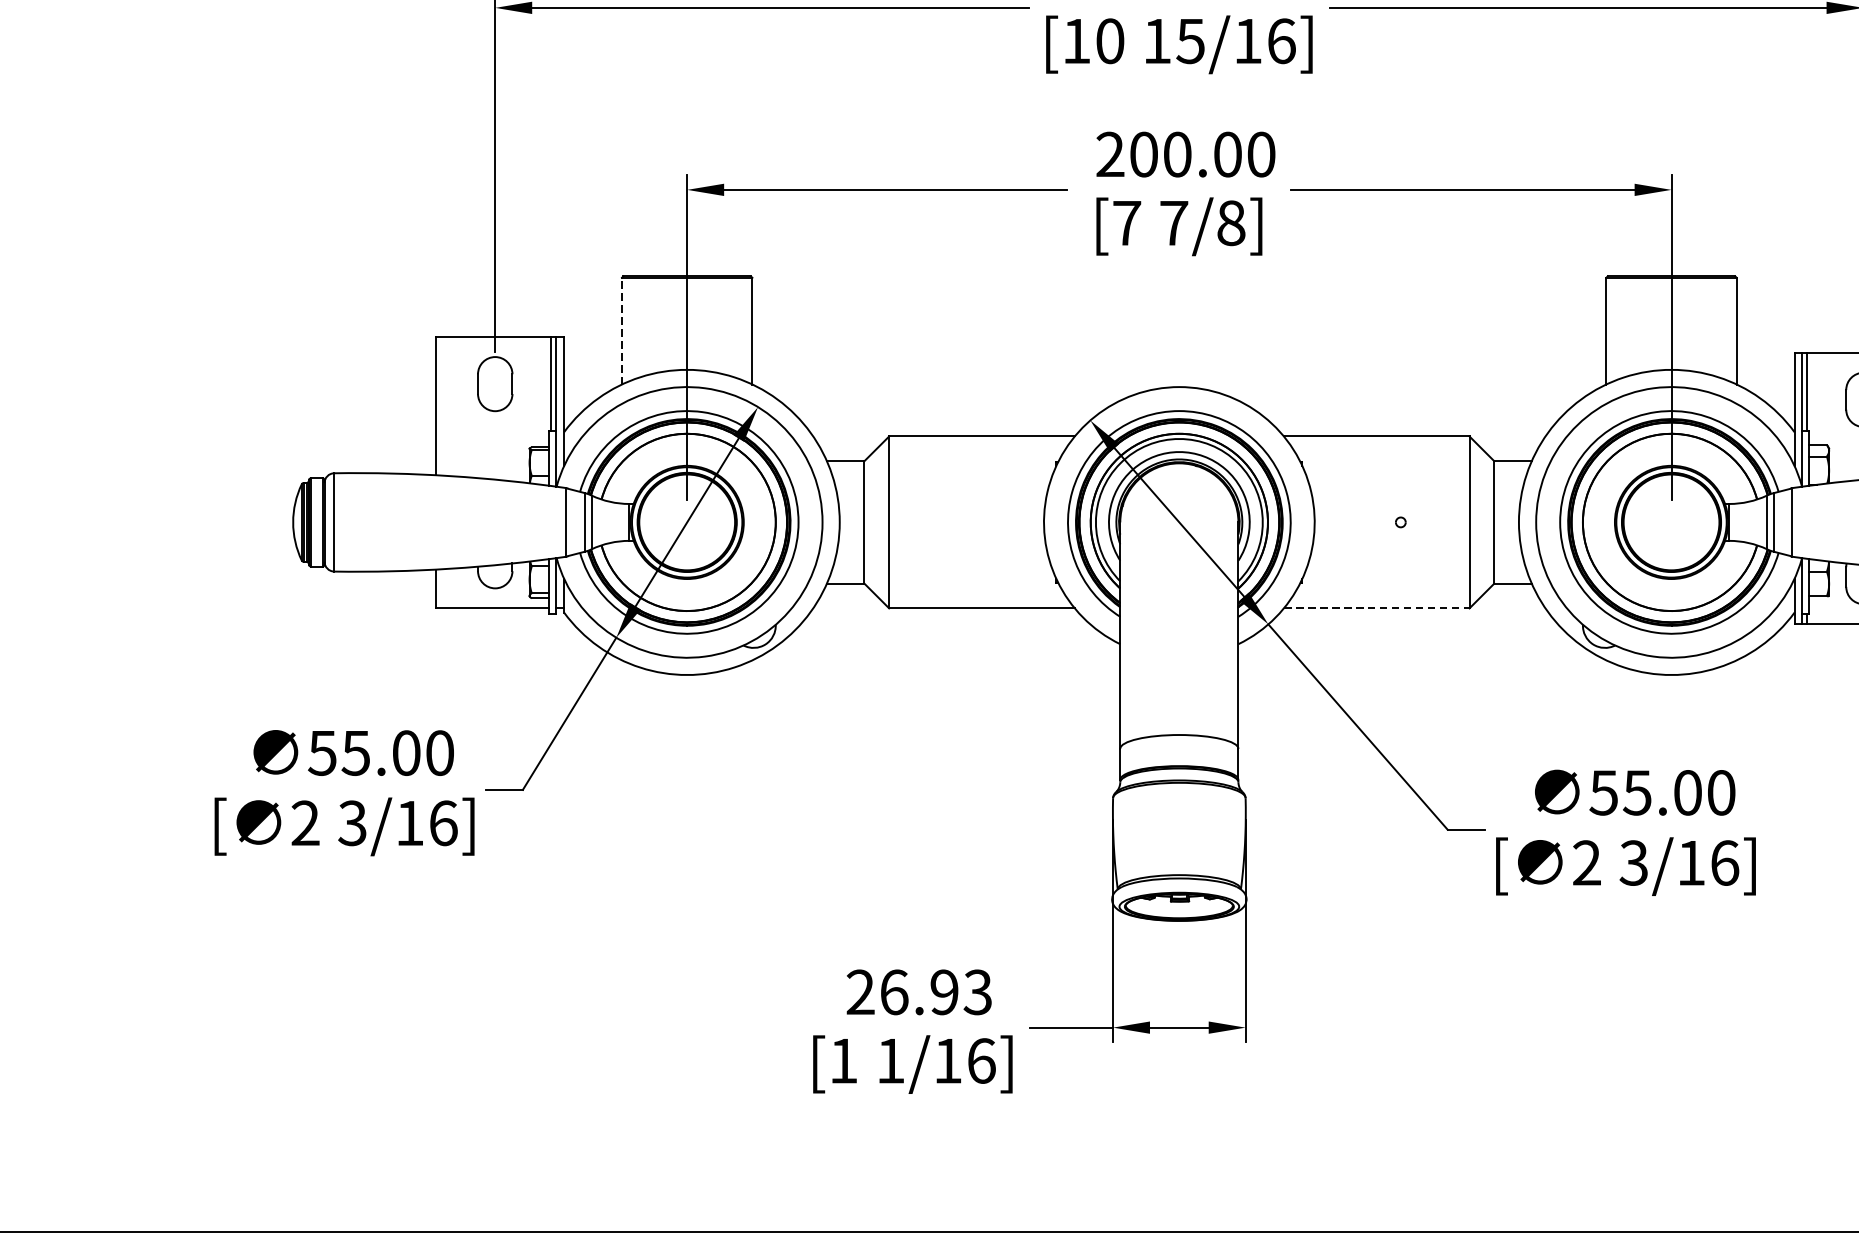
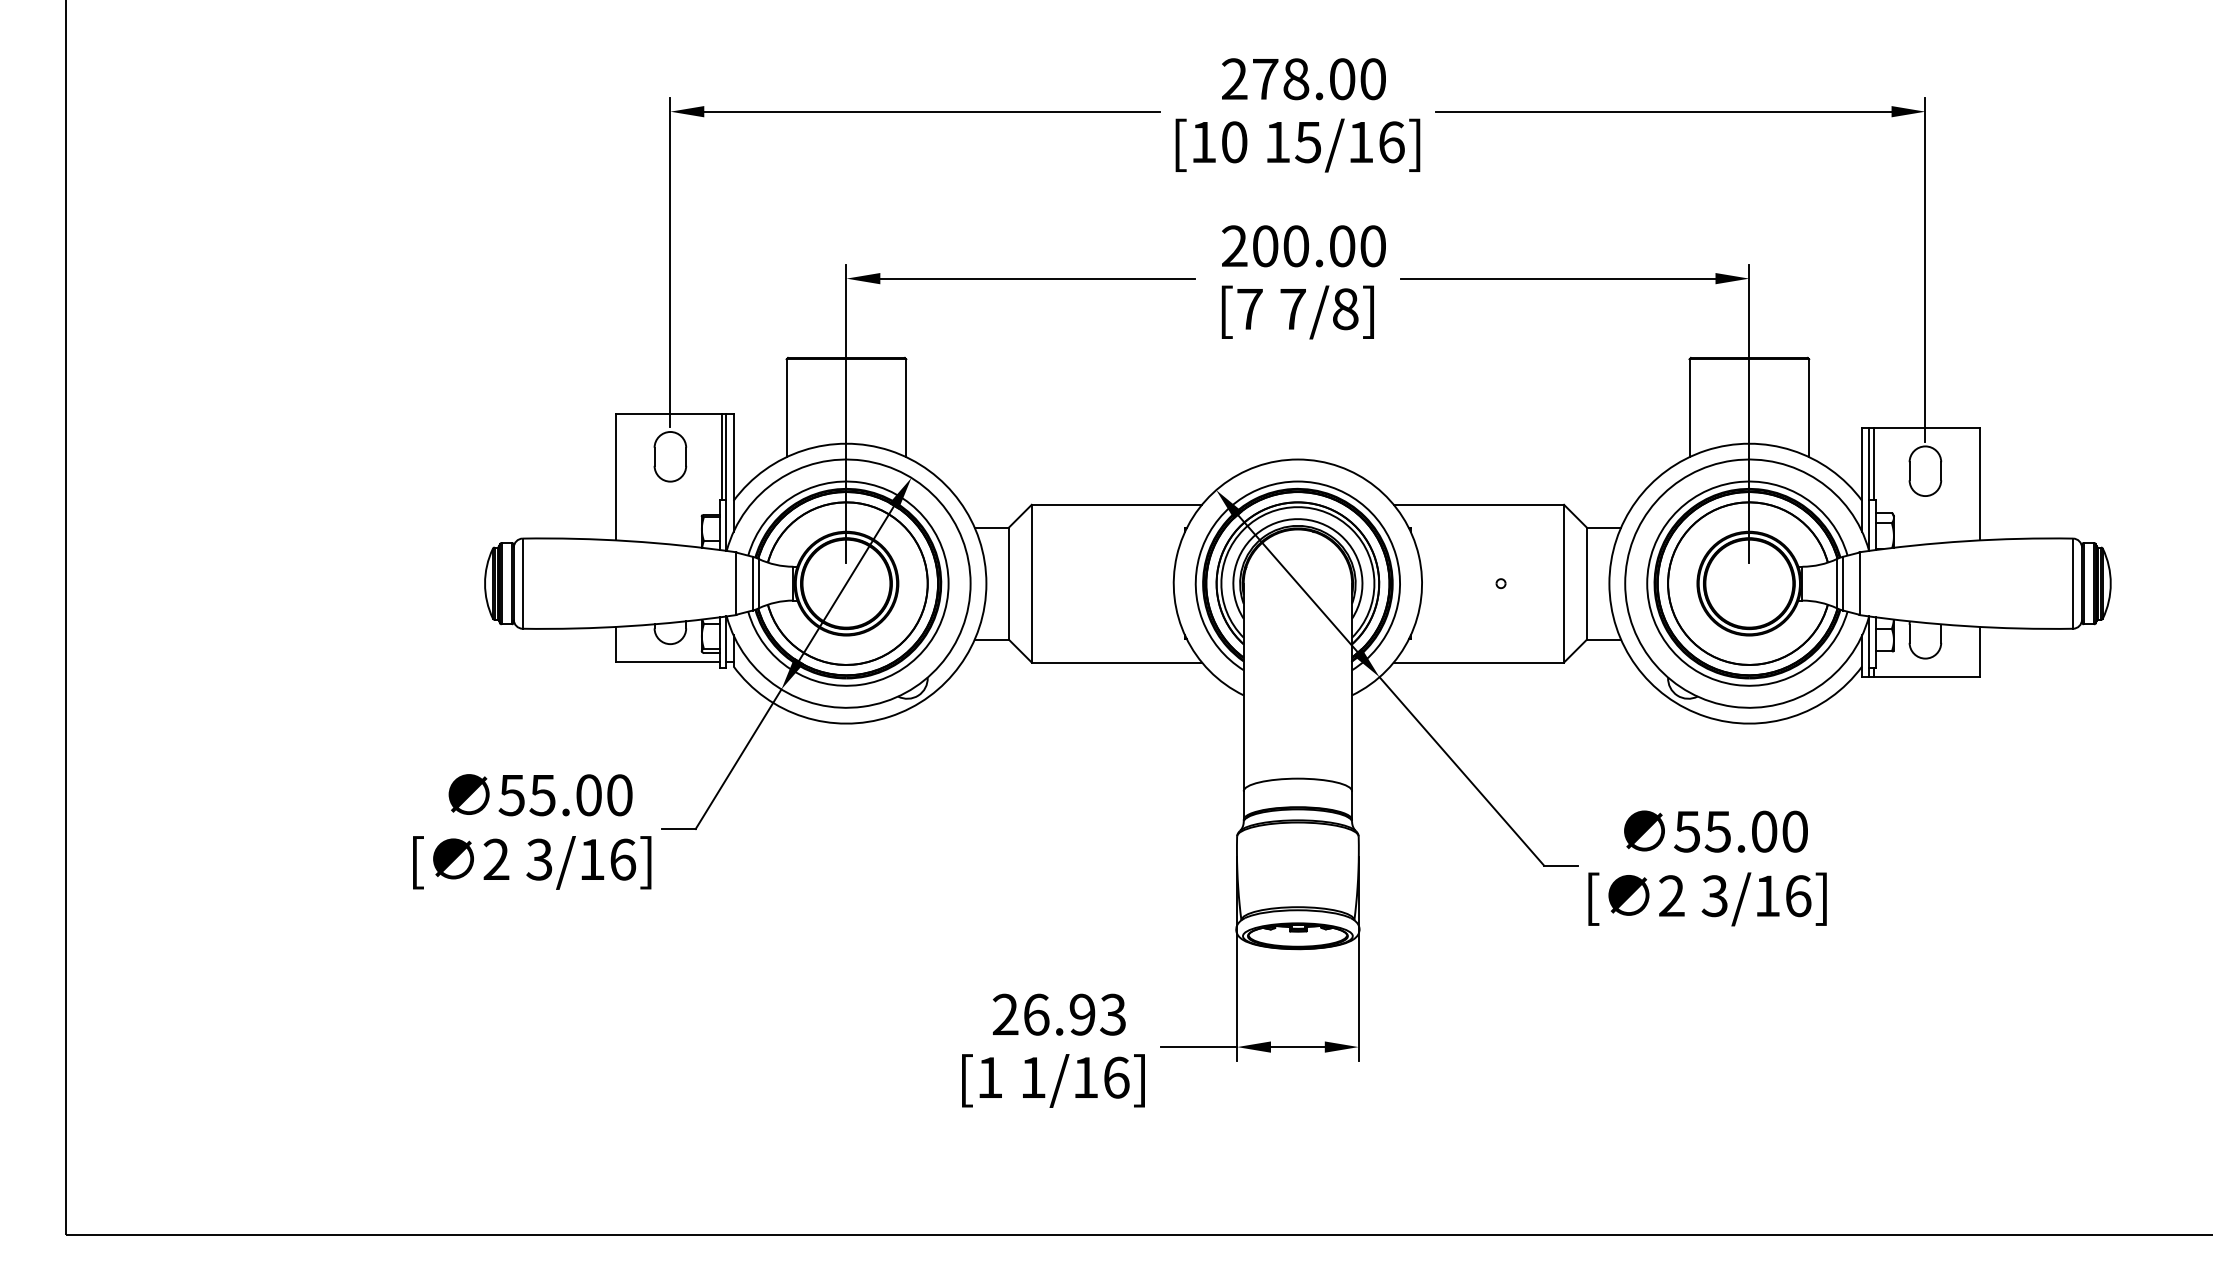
line: (621, 331) -> (786, 408), dashed -> solid
line: (1377, 608) -> (1479, 662), dashed -> solid

